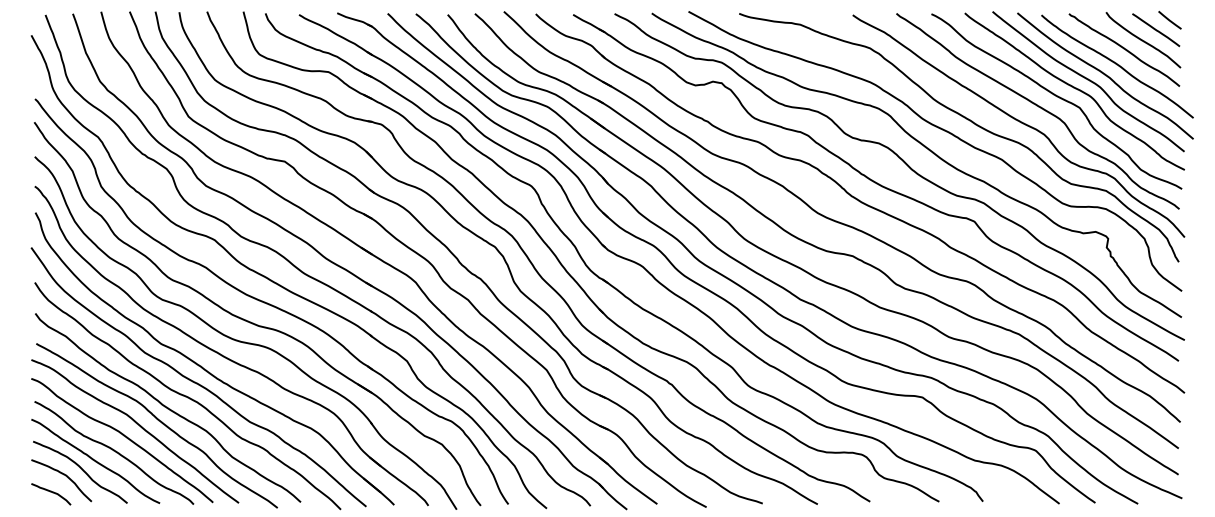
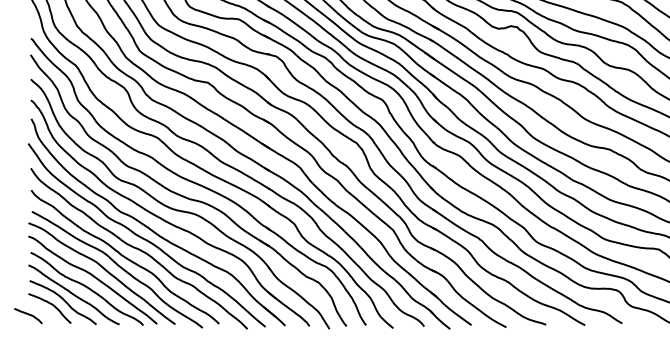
curve: (52, 493) -> (29, 315), moved

